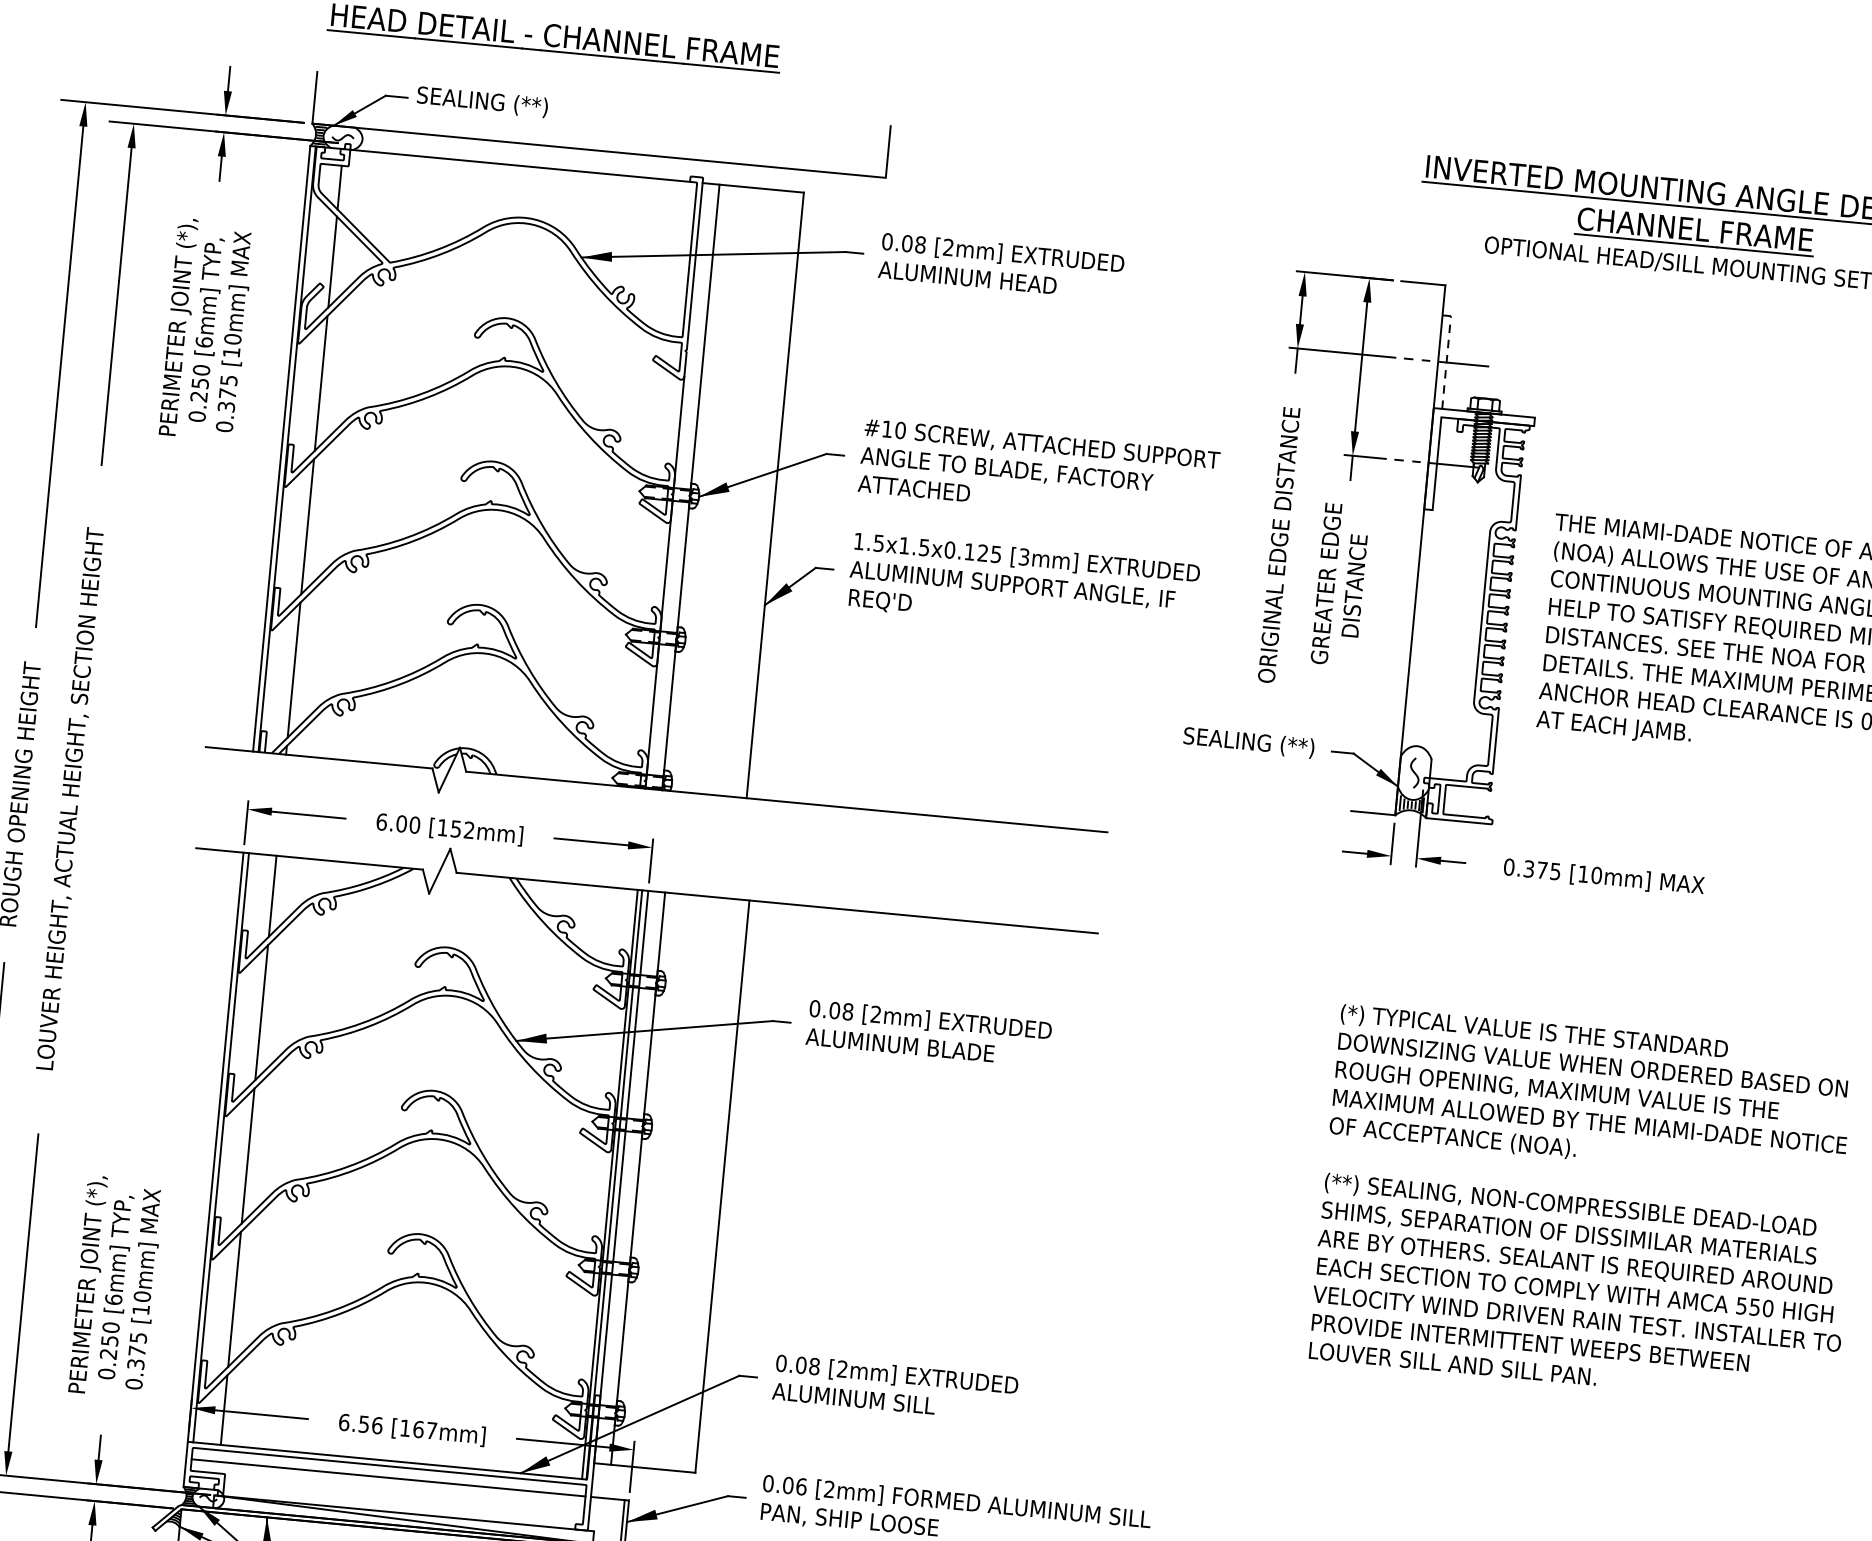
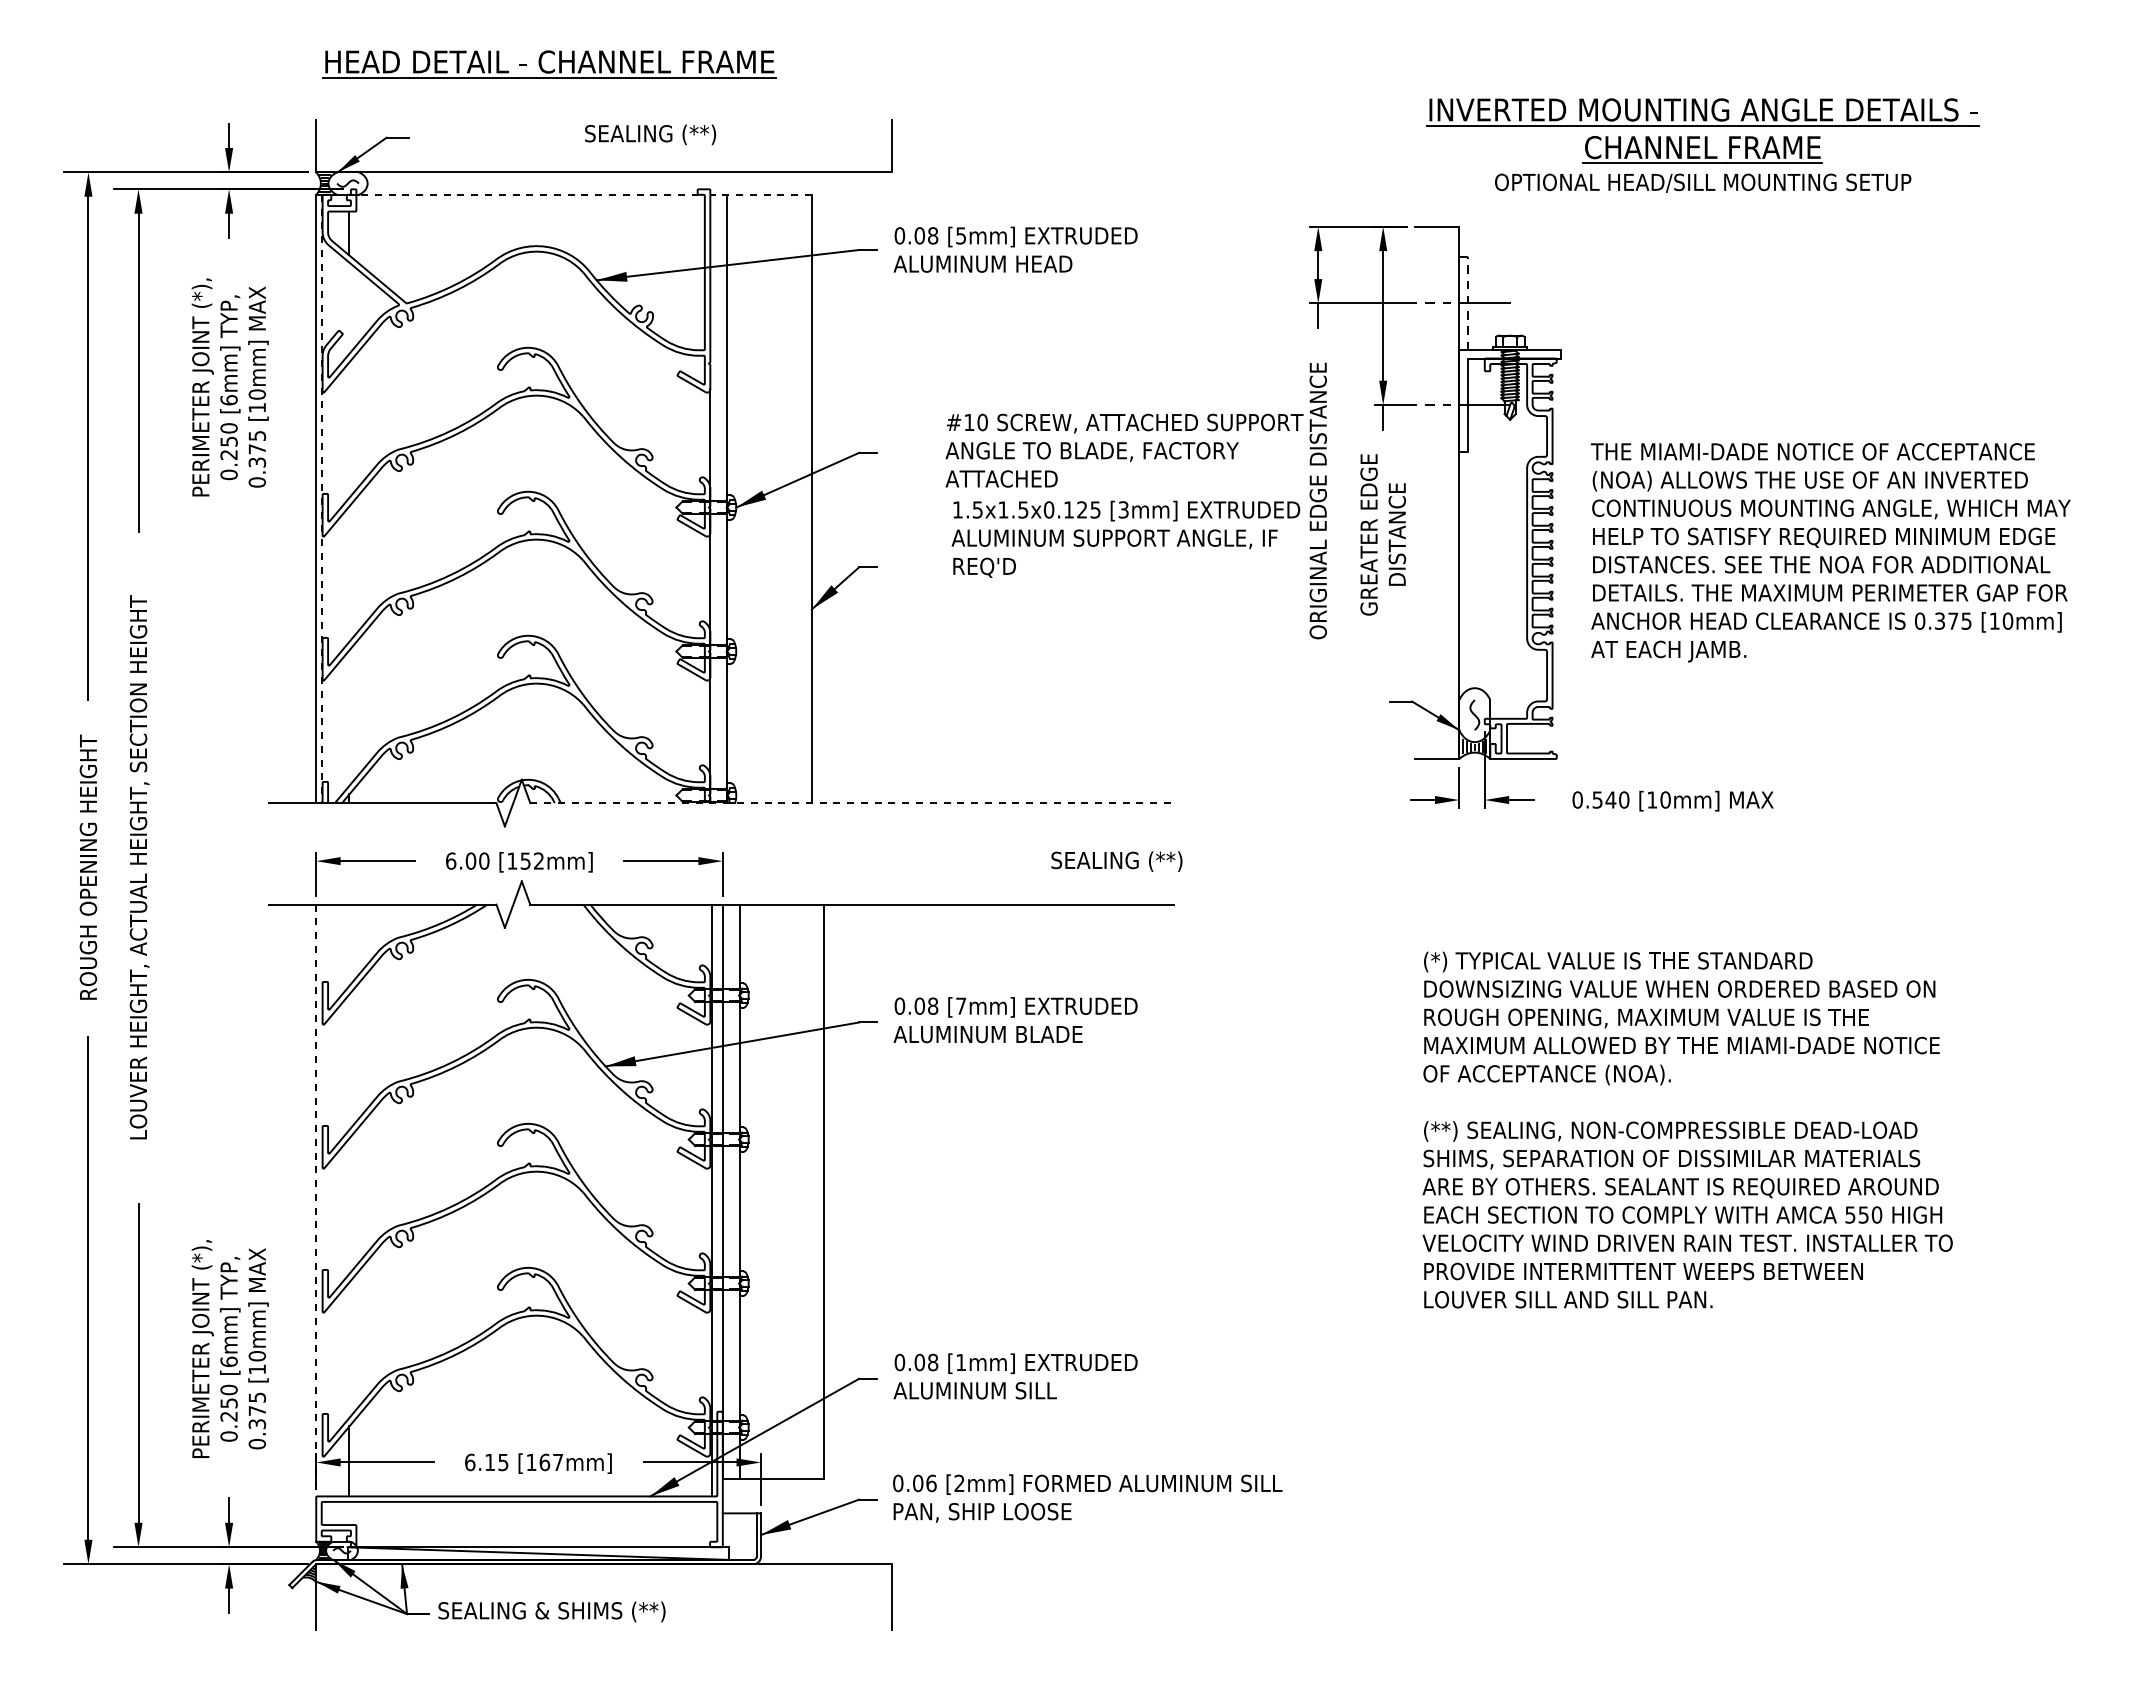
text: (482, 101) -> (650, 134), moved
line: (520, 165) -> (527, 194), solid -> dashed
line: (753, 187) -> (761, 194), solid -> dashed
text: (947, 247) -> (960, 235), [2mm] -> [5mm]
line: (332, 261) -> (349, 307), removed
line: (321, 382) -> (349, 429), removed
line: (286, 449) -> (321, 499), solid -> dashed
text: (1039, 471) -> (1124, 450), moved
line: (307, 526) -> (349, 573), removed
text: (1023, 585) -> (1125, 538), moved
line: (294, 669) -> (349, 717), removed
text: (1248, 742) -> (1116, 861), moved
line: (786, 802) -> (852, 803), solid -> dashed
text: (1542, 869) -> (1611, 799), 0.375 -> 0.540
line: (272, 895) -> (349, 944), removed
line: (261, 1011) -> (349, 1061), removed
text: (876, 1013) -> (961, 1005), [2mm] -> [7mm]
line: (215, 1147) -> (316, 1200), solid -> dashed
line: (220, 1147) -> (321, 1200), removed
line: (248, 1155) -> (349, 1205), removed
line: (614, 1184) -> (716, 1200), removed
line: (234, 1298) -> (349, 1349), removed
text: (841, 1368) -> (960, 1361), [2mm] -> [1mm]
text: (370, 1425) -> (496, 1462), 6.56 -> 6.15
line: (388, 1477) -> (519, 1513), removed

